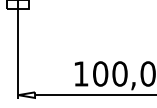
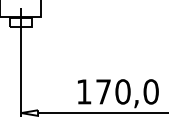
text: (100, 73) -> (103, 91), 100 -> 170

